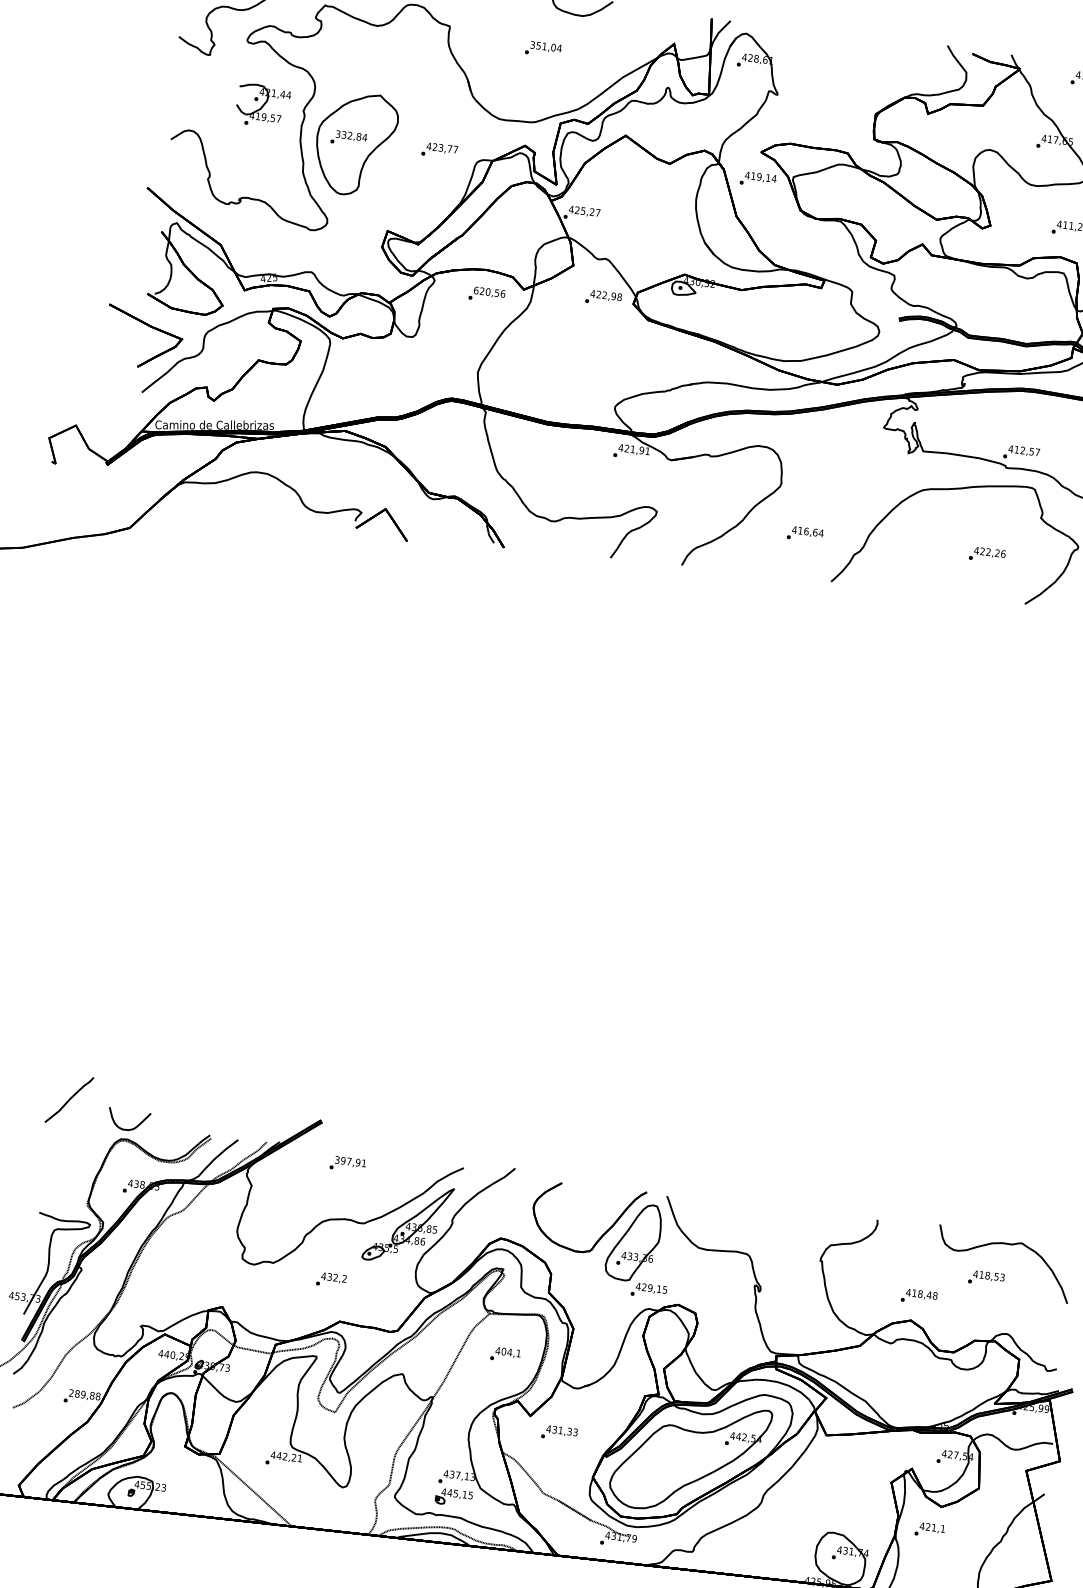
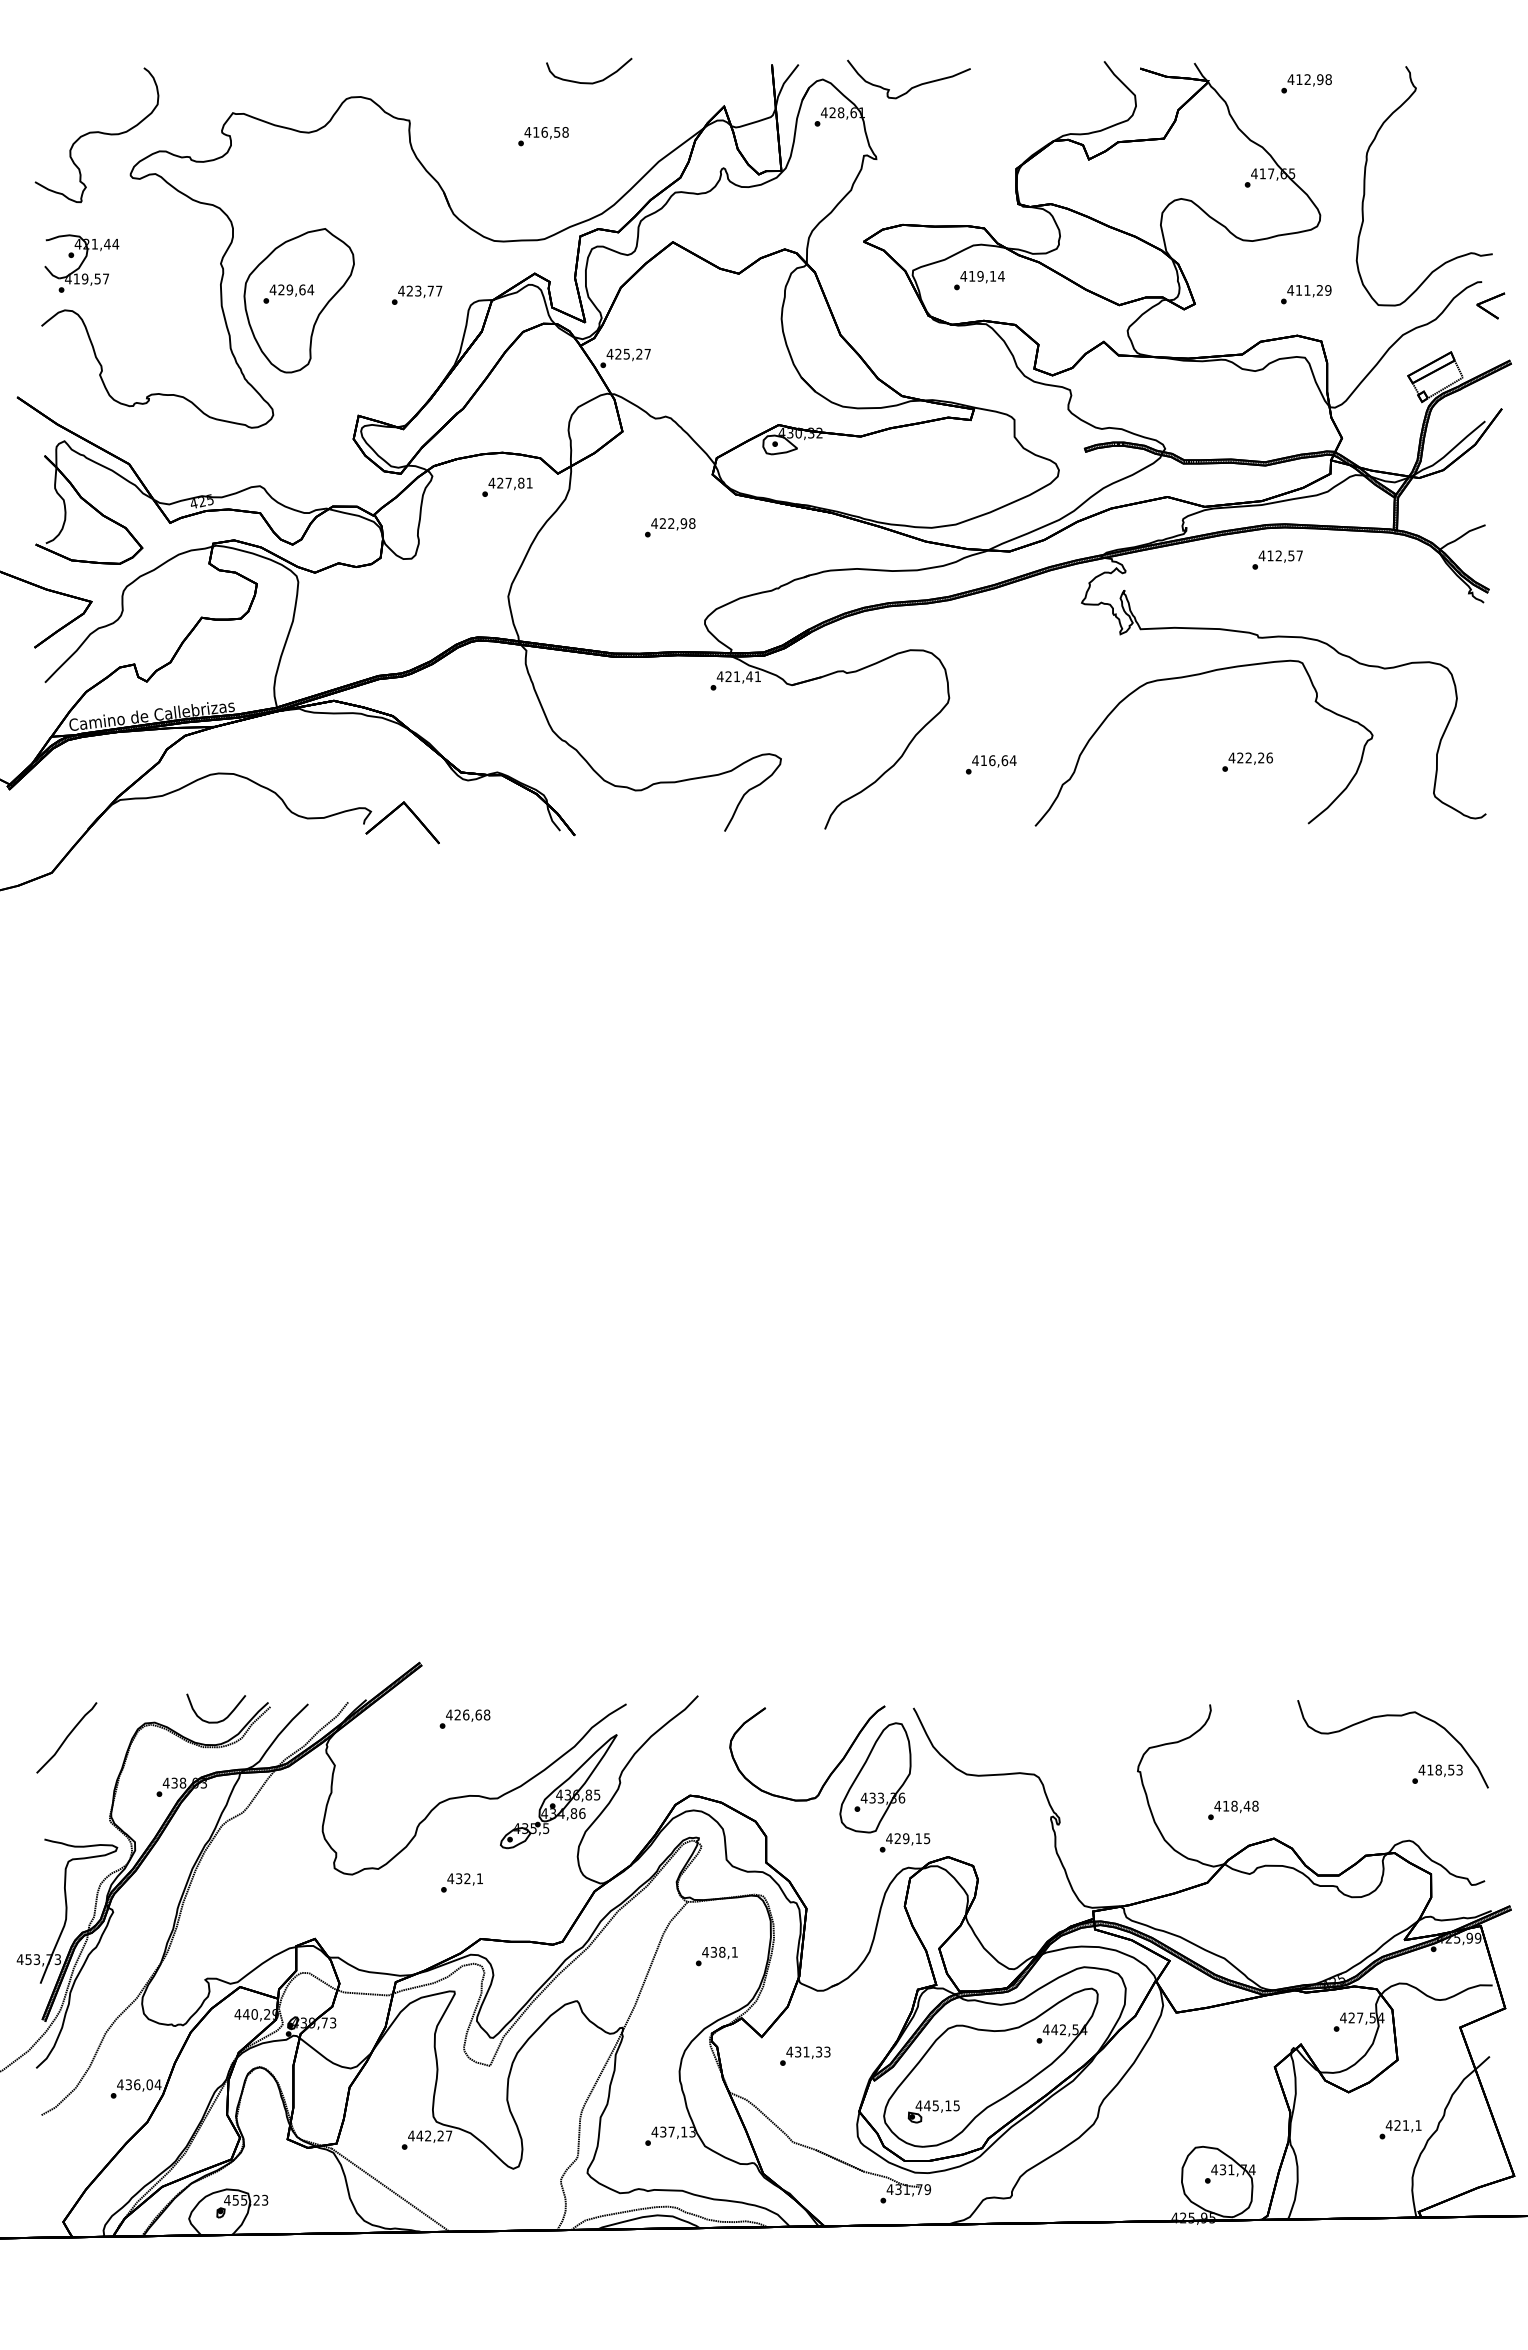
text: (546, 46) -> (546, 131), 351,04 -> 416,58
curve: (808, 47) -> (911, 87), added
part: (262, 105) -> (81, 263), moved
text: (348, 135) -> (287, 289), 332,84 -> 429,64
text: (758, 179) -> (979, 280), moved
text: (489, 291) -> (510, 482), 620,56 -> 427,81
text: (603, 298) -> (670, 527), moved
text: (641, 450) -> (749, 676), 421,91 -> 421,41
text: (1021, 453) -> (1277, 559), moved
curve: (69, 1099) -> (66, 1737), moved
curve: (130, 1128) -> (219, 1720), moved
text: (350, 1161) -> (468, 1714), 397,91 -> 426,68
text: (344, 1278) -> (479, 1878), 432,2 -> 432,1
text: (986, 1278) -> (1437, 1773), moved
text: (919, 1296) -> (1233, 1809), moved
text: (506, 1351) -> (717, 1951), 404,1 -> 438,1
text: (85, 1394) -> (139, 2084), 289,88 -> 436,04
text: (300, 1458) -> (449, 2135), 442,21 -> 442,27
part: (453, 1497) -> (933, 2111), moved
text: (929, 1530) -> (1400, 2129), moved

